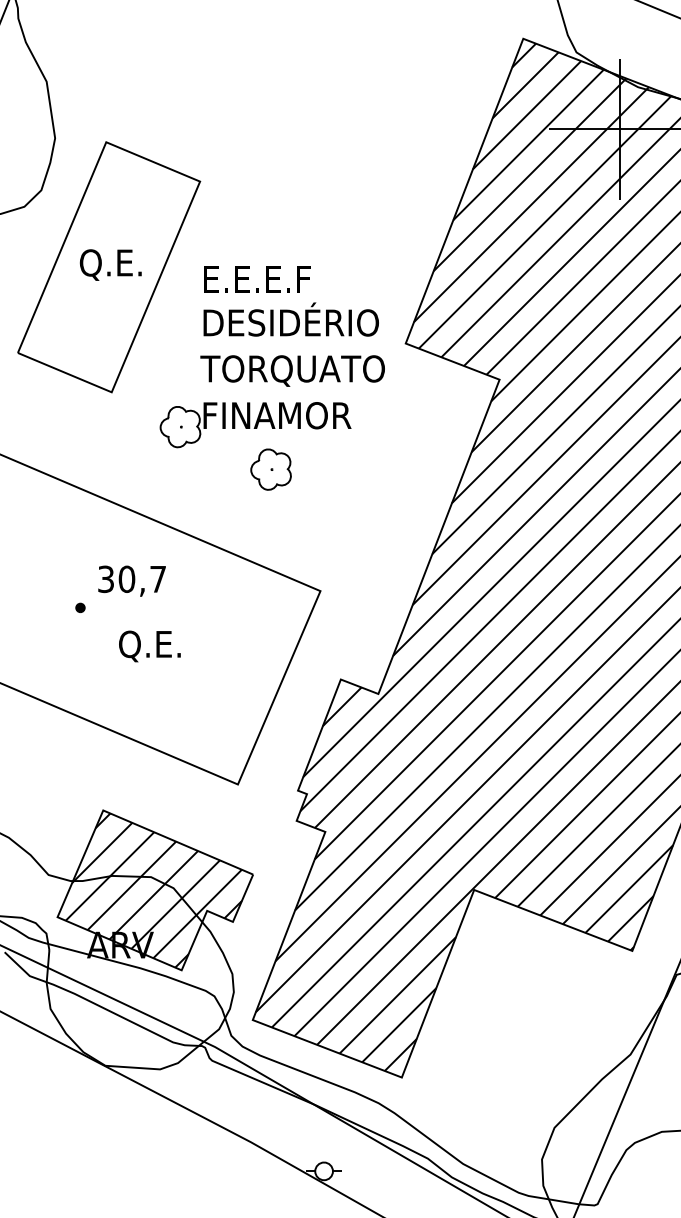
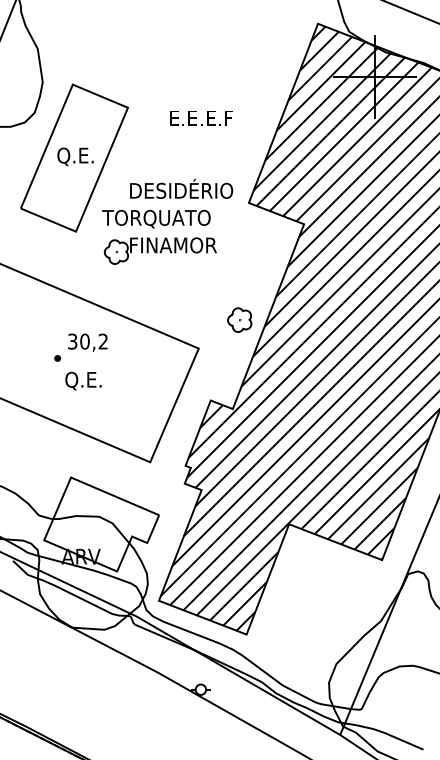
text: (257, 279) -> (201, 118), moved
text: (292, 369) -> (156, 218), moved
part: (270, 468) -> (239, 319), moved
text: (156, 579) -> (102, 341), 30,7 -> 30,2
text: (149, 645) -> (83, 380), moved
hatch: (153, 890) -> (100, 524), removed

